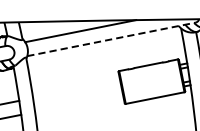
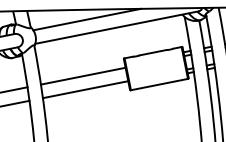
line: (111, 39) -> (117, 27), dashed -> solid
line: (75, 88) -> (82, 75), added
line: (78, 103) -> (85, 89), added

